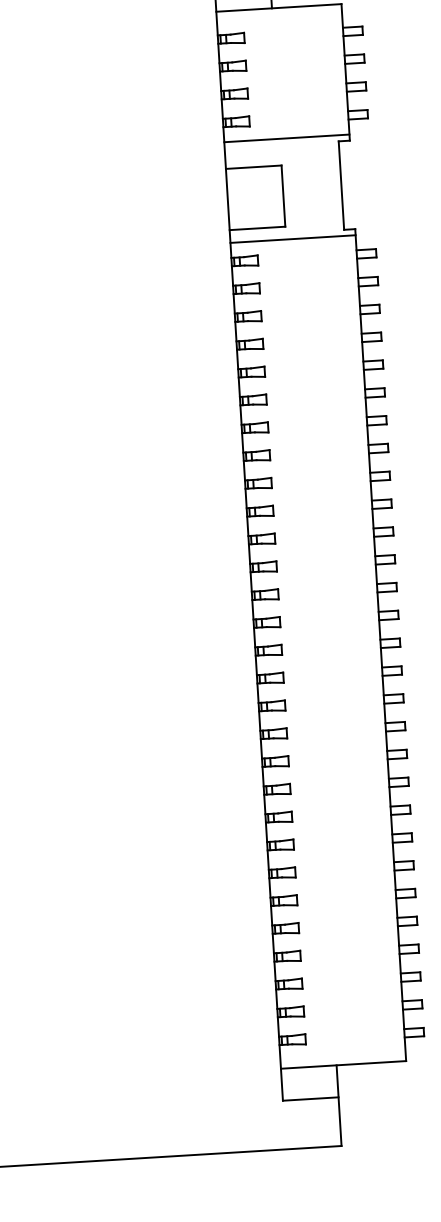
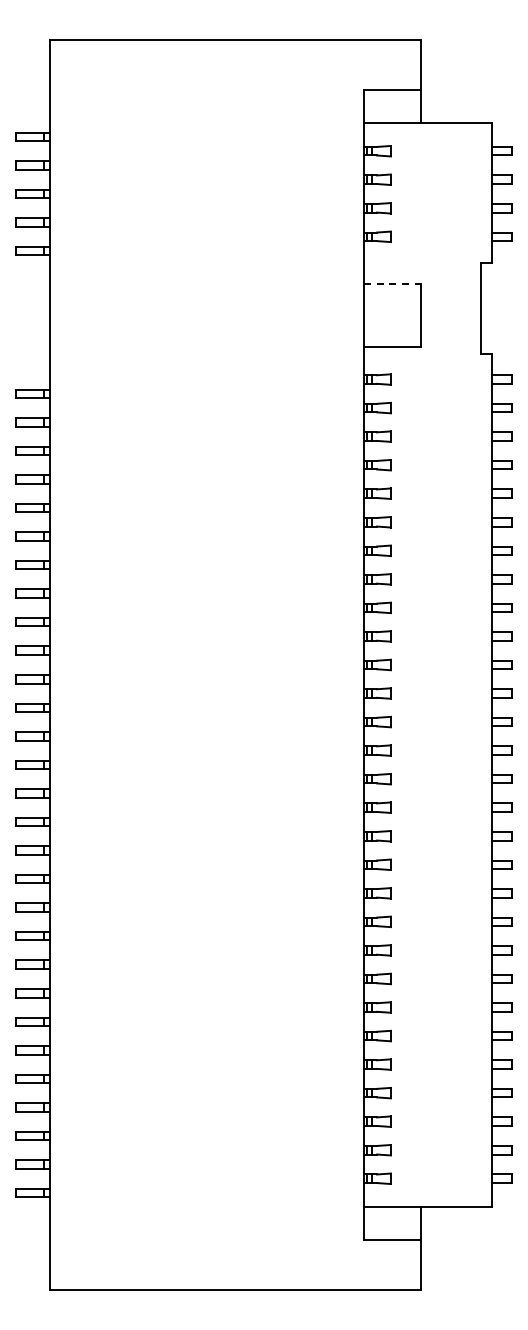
line: (286, 138) -> (427, 256), removed
line: (253, 166) -> (392, 283), solid -> dashed
line: (292, 238) -> (427, 359), removed

